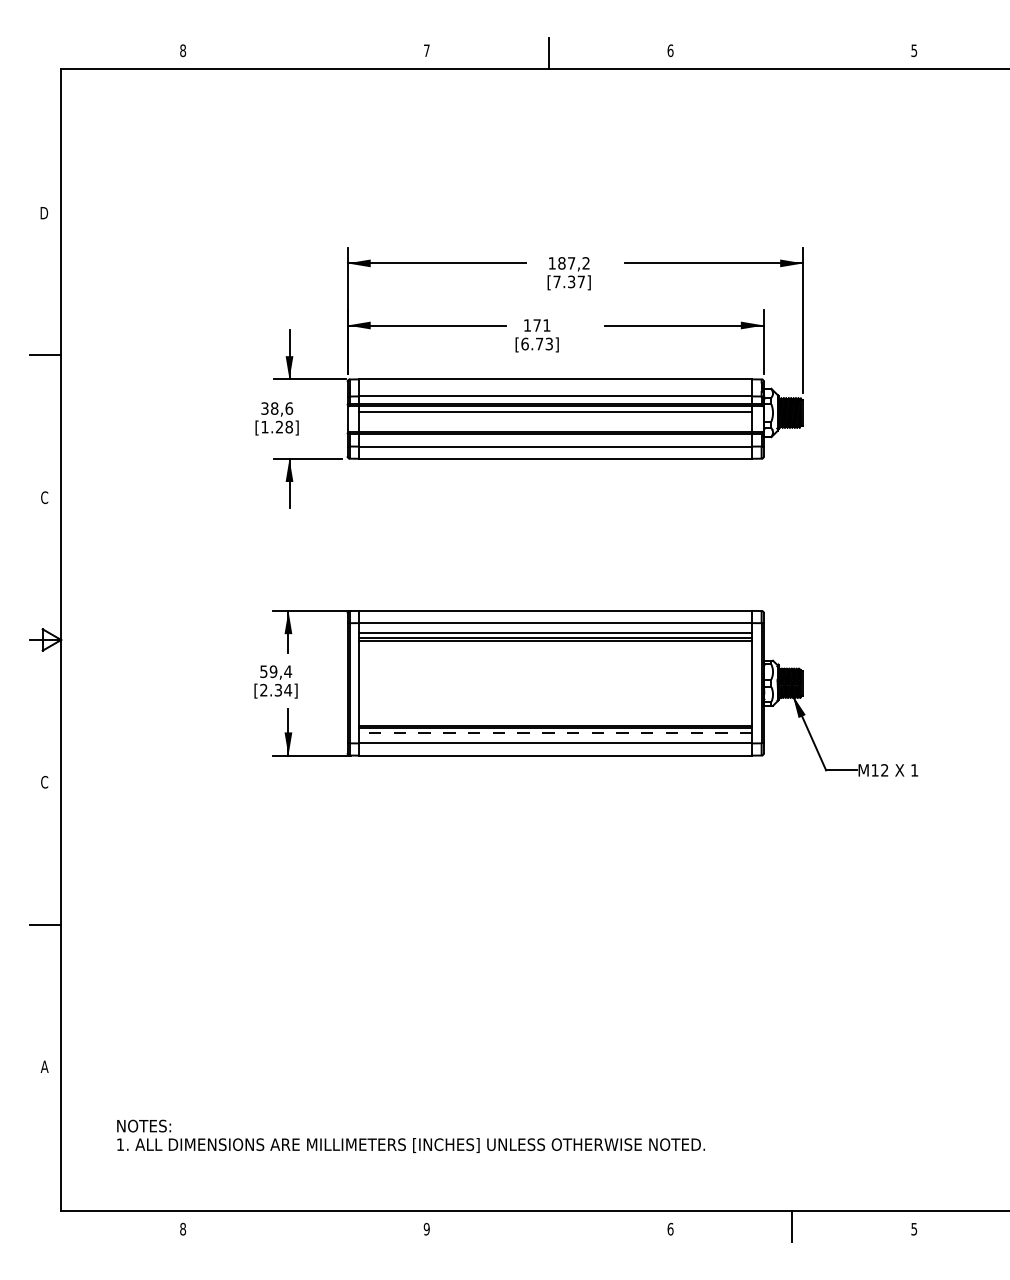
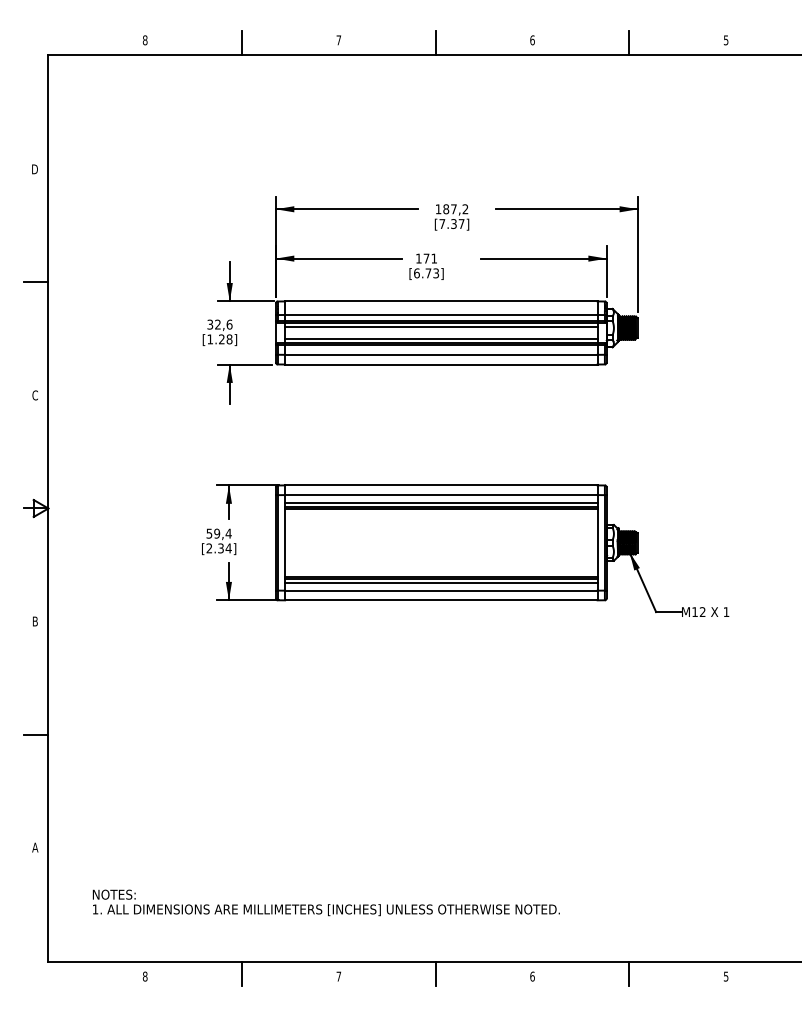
line: (304, 53) -> (241, 42), added
line: (792, 53) -> (629, 42), added
text: (274, 408) -> (217, 324), 38,6 -> 32,6
line: (555, 426) -> (441, 338), added
line: (555, 733) -> (441, 582), dashed -> solid
text: (44, 781) -> (35, 620), C -> B
line: (304, 1225) -> (241, 973), added
line: (548, 1225) -> (435, 973), added
text: (426, 1228) -> (338, 976), 9 -> 7

